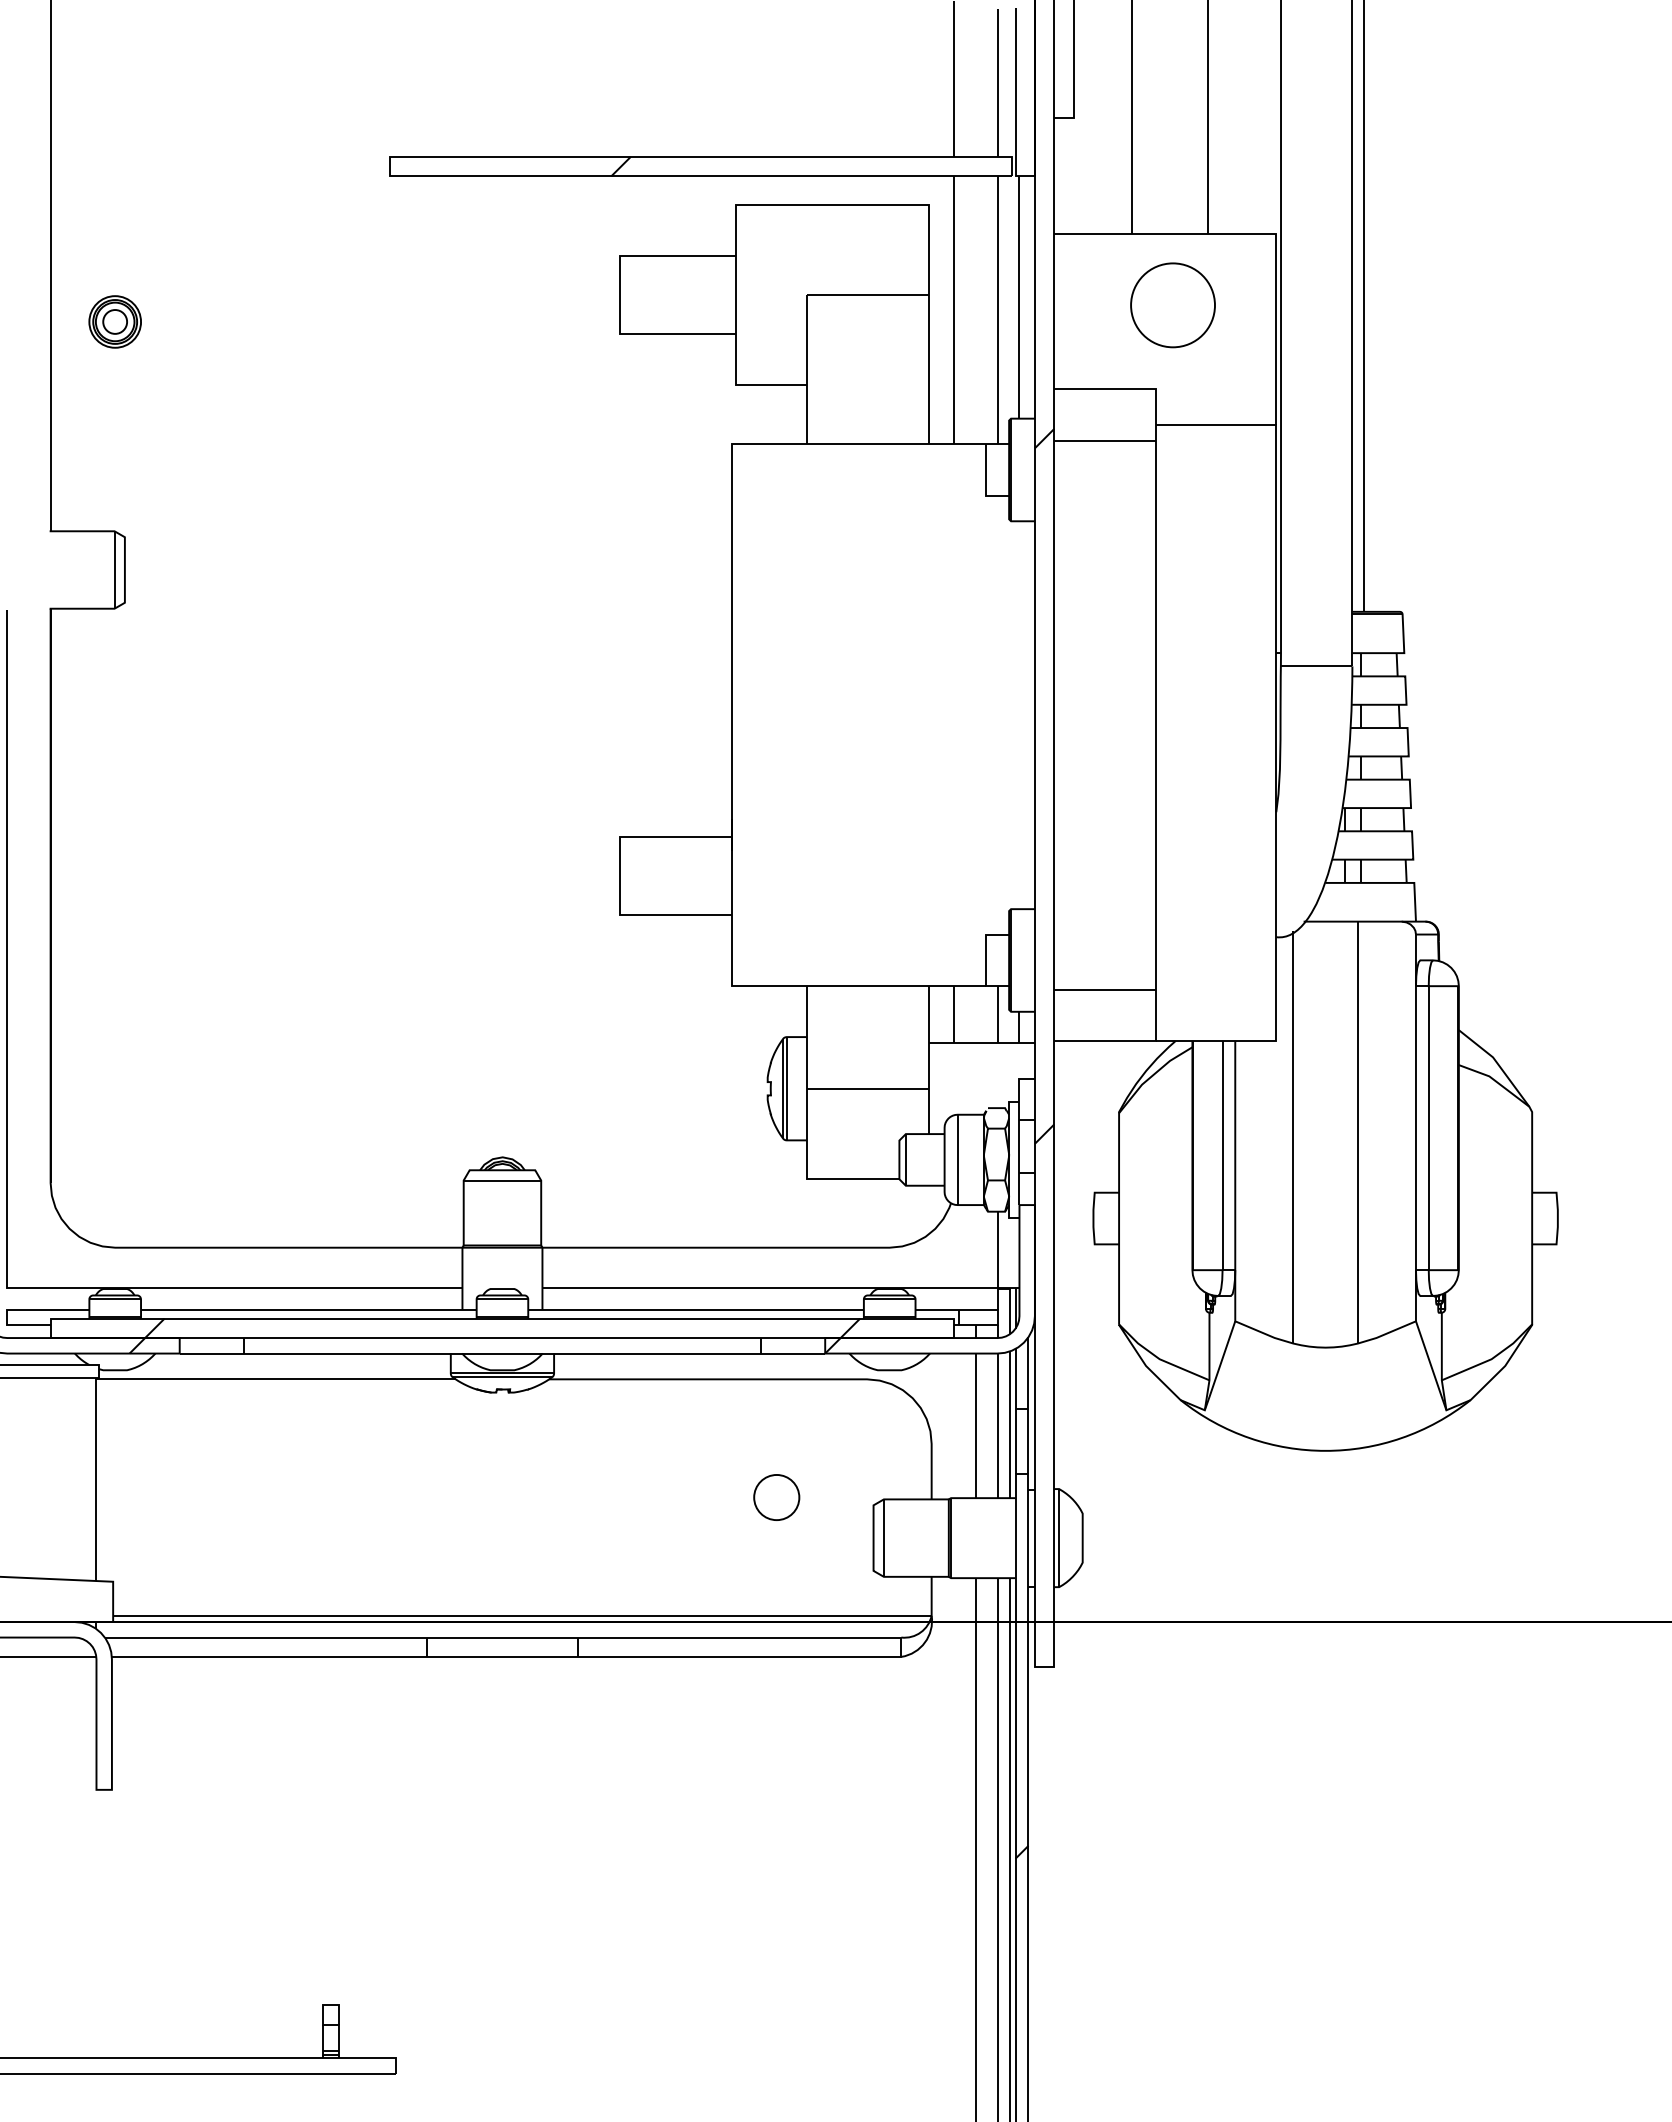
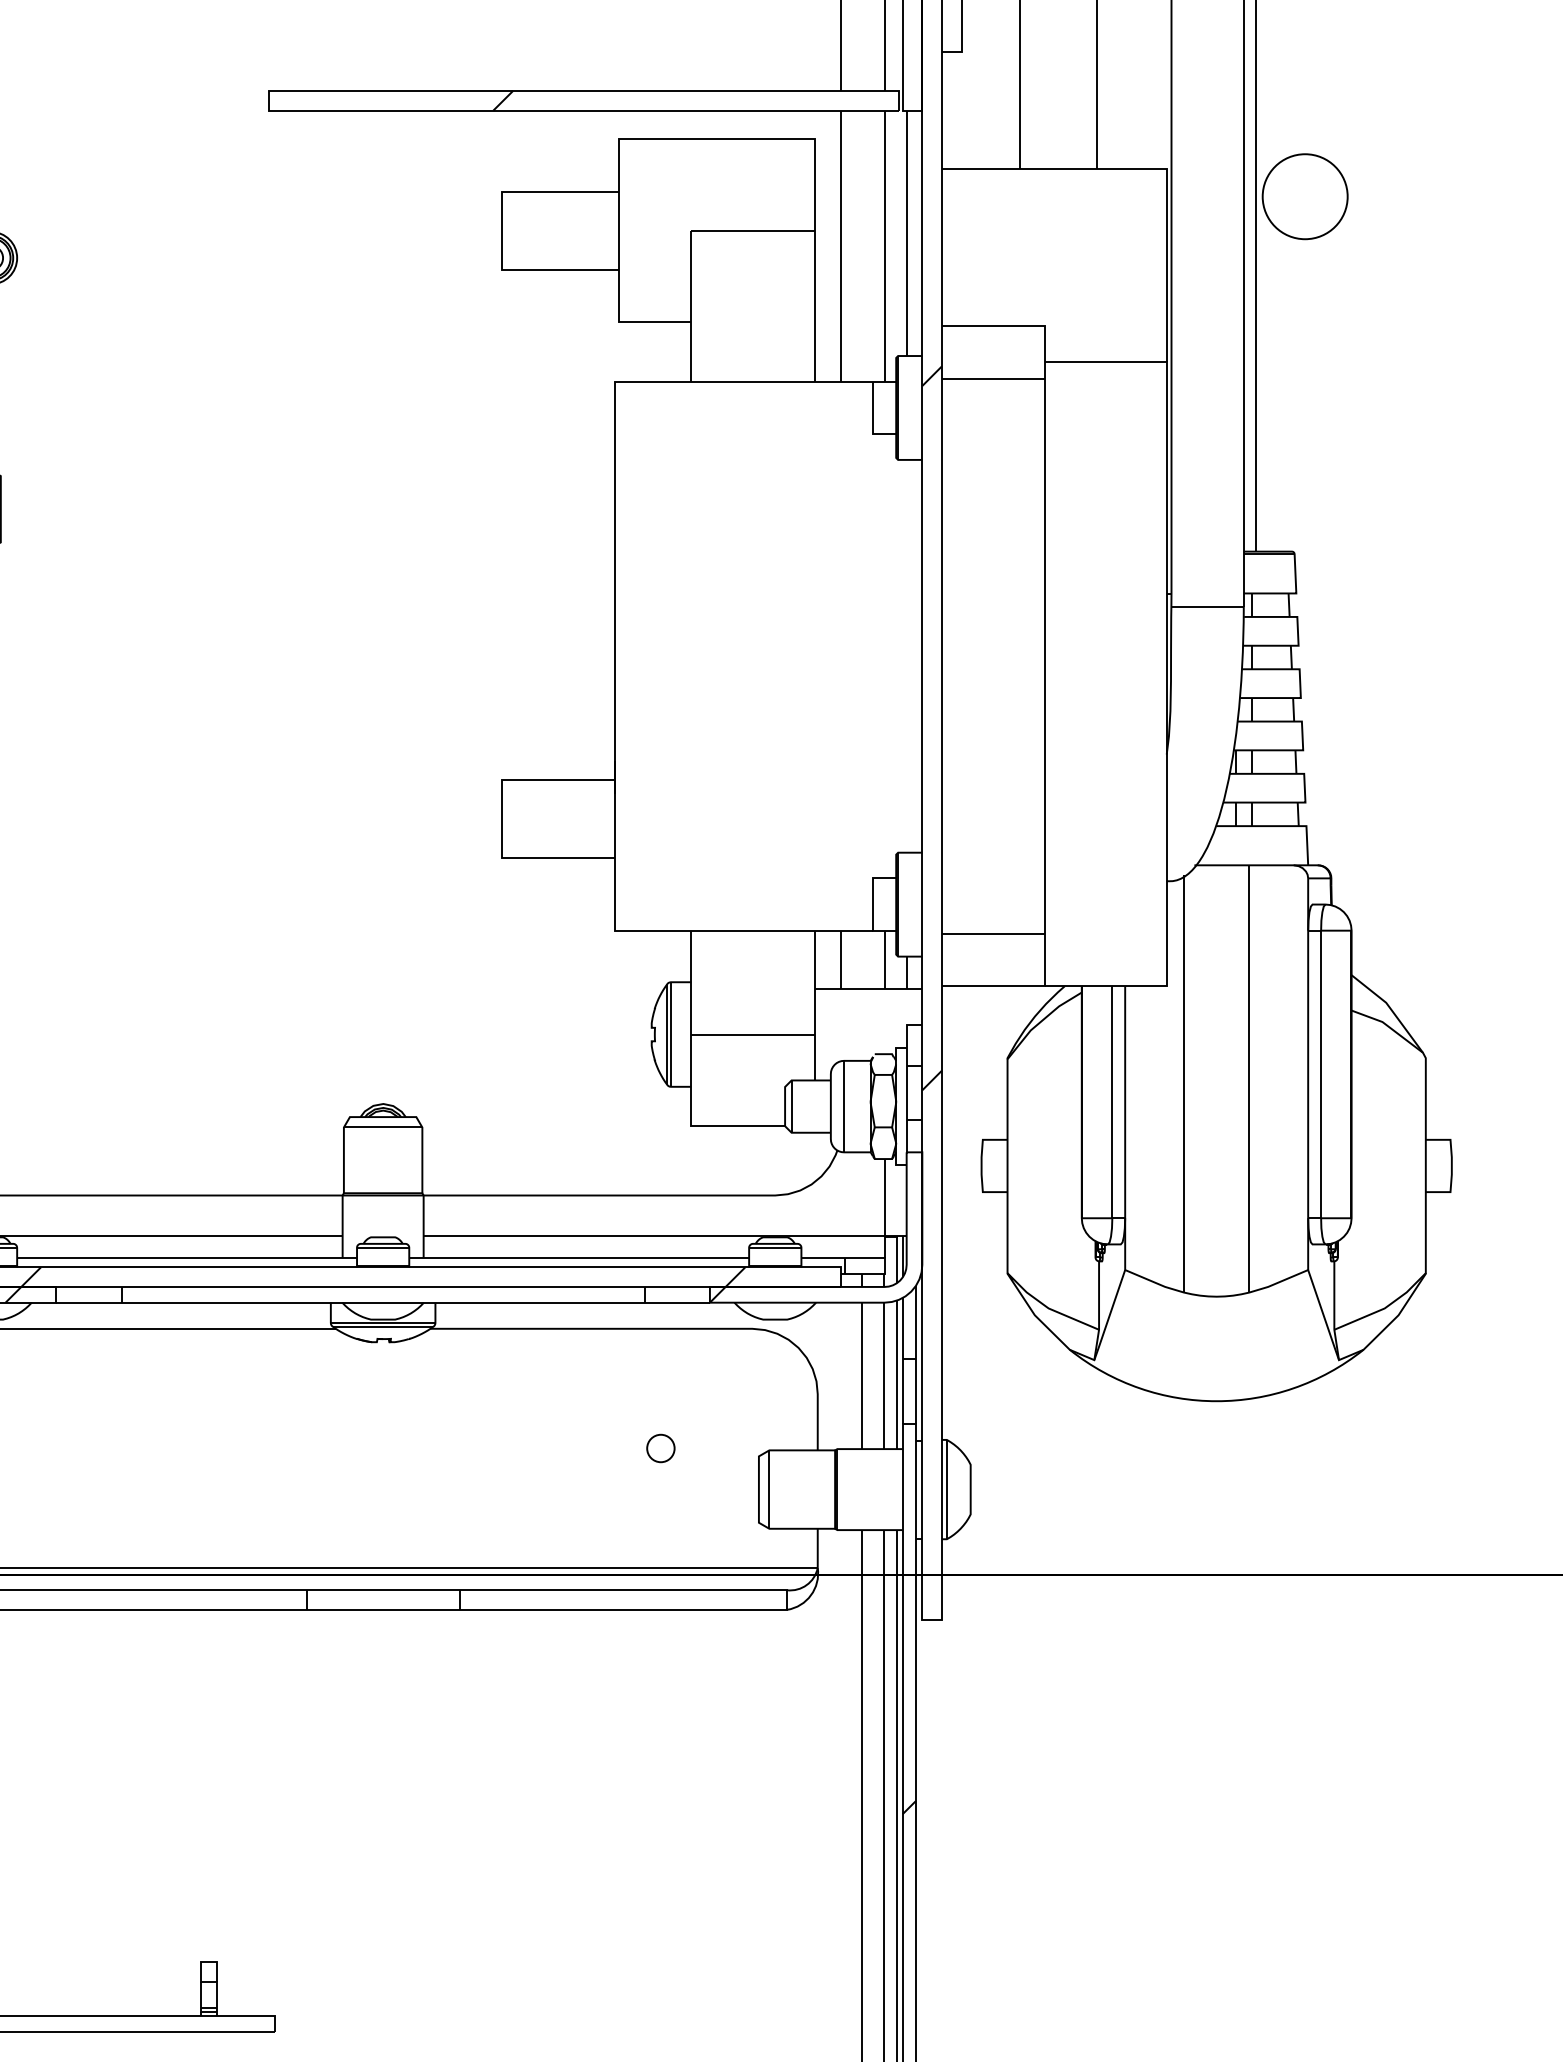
circle: (1172, 305) -> (1304, 196), moved
circle: (776, 1497) -> (660, 1448), size x0.6

